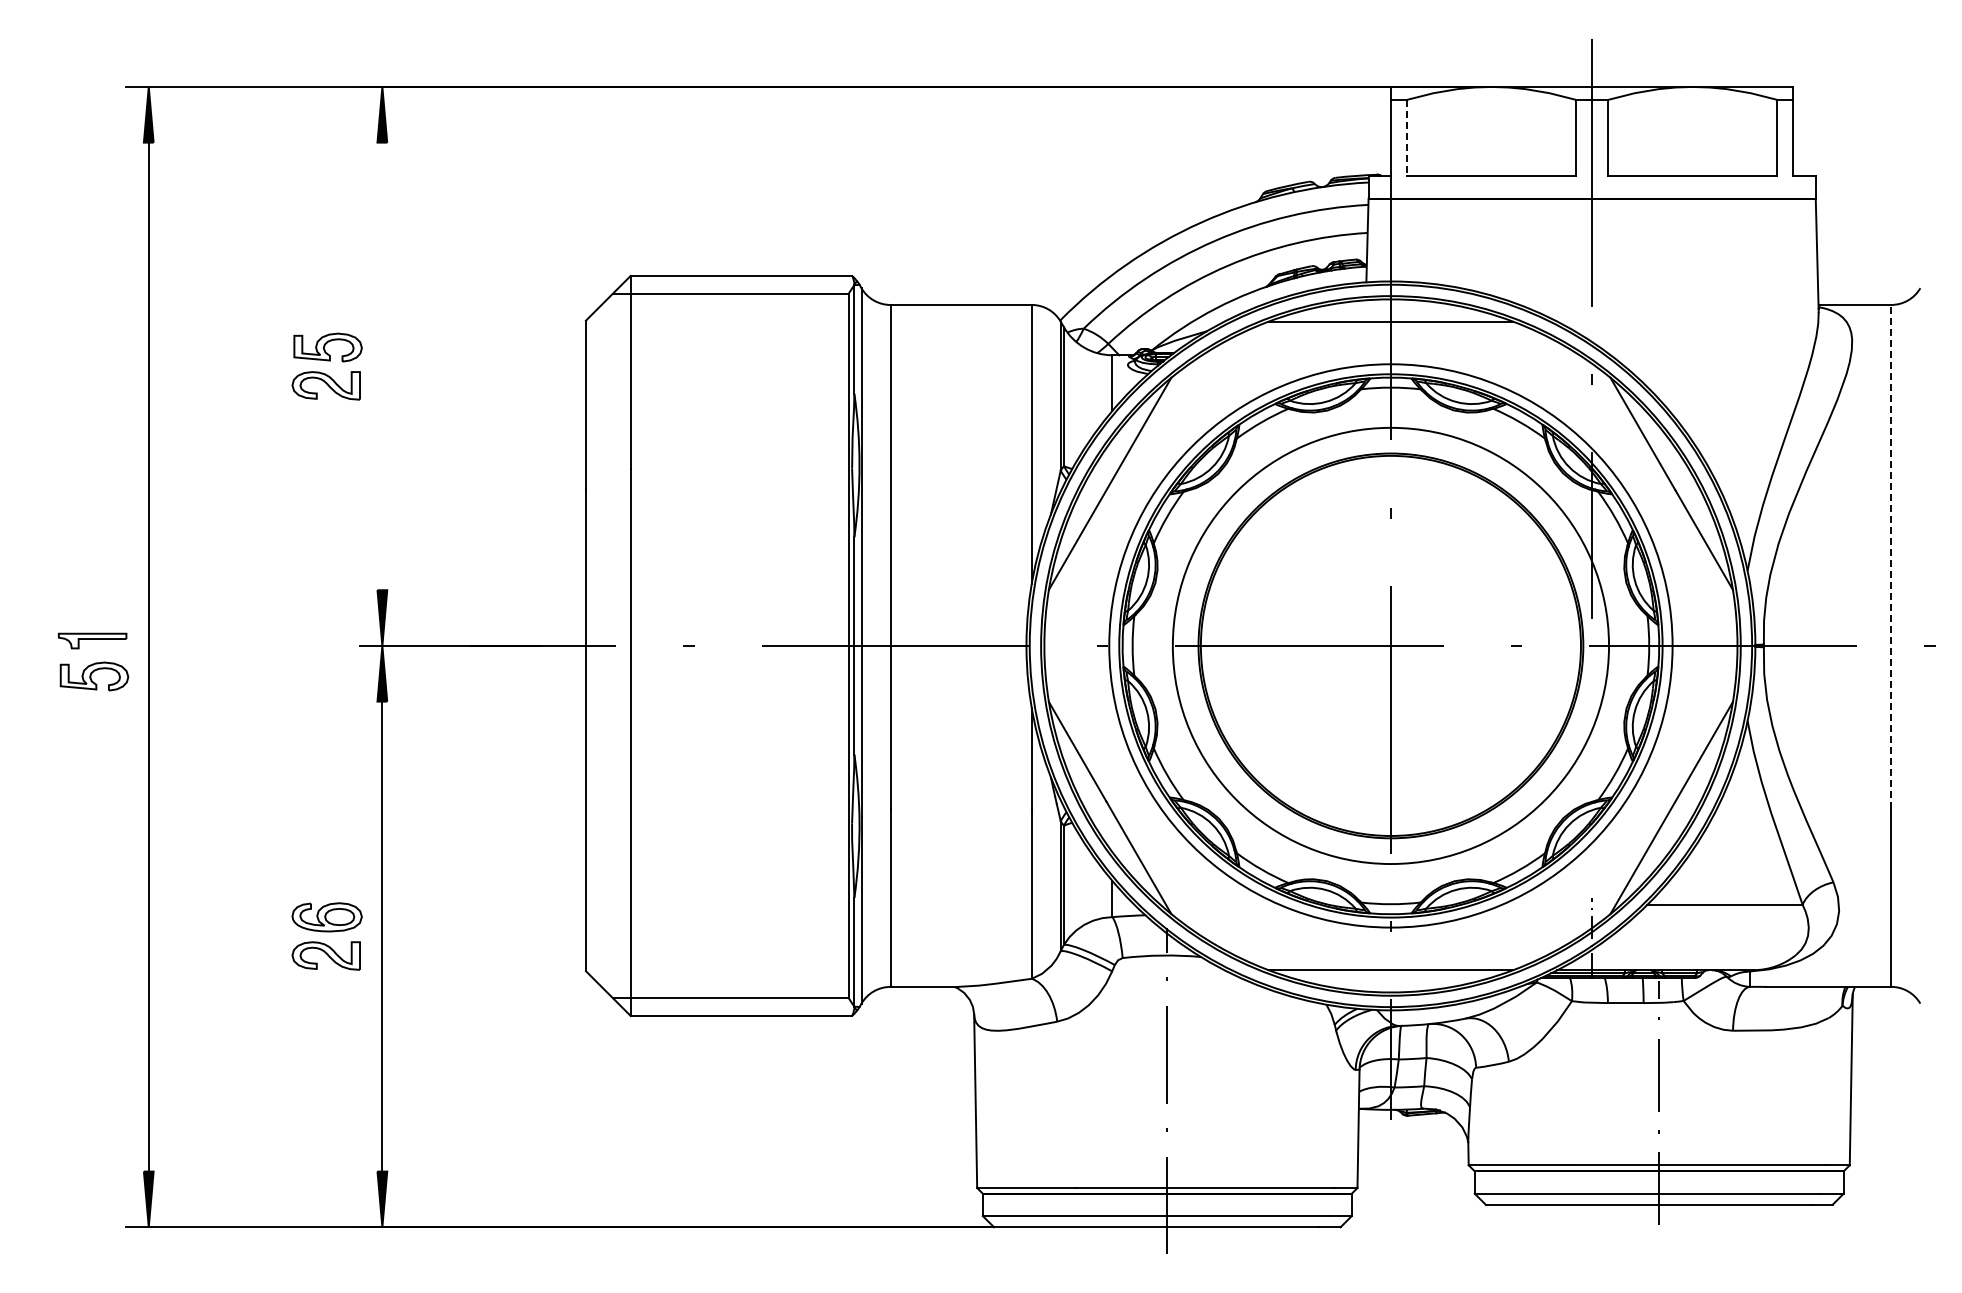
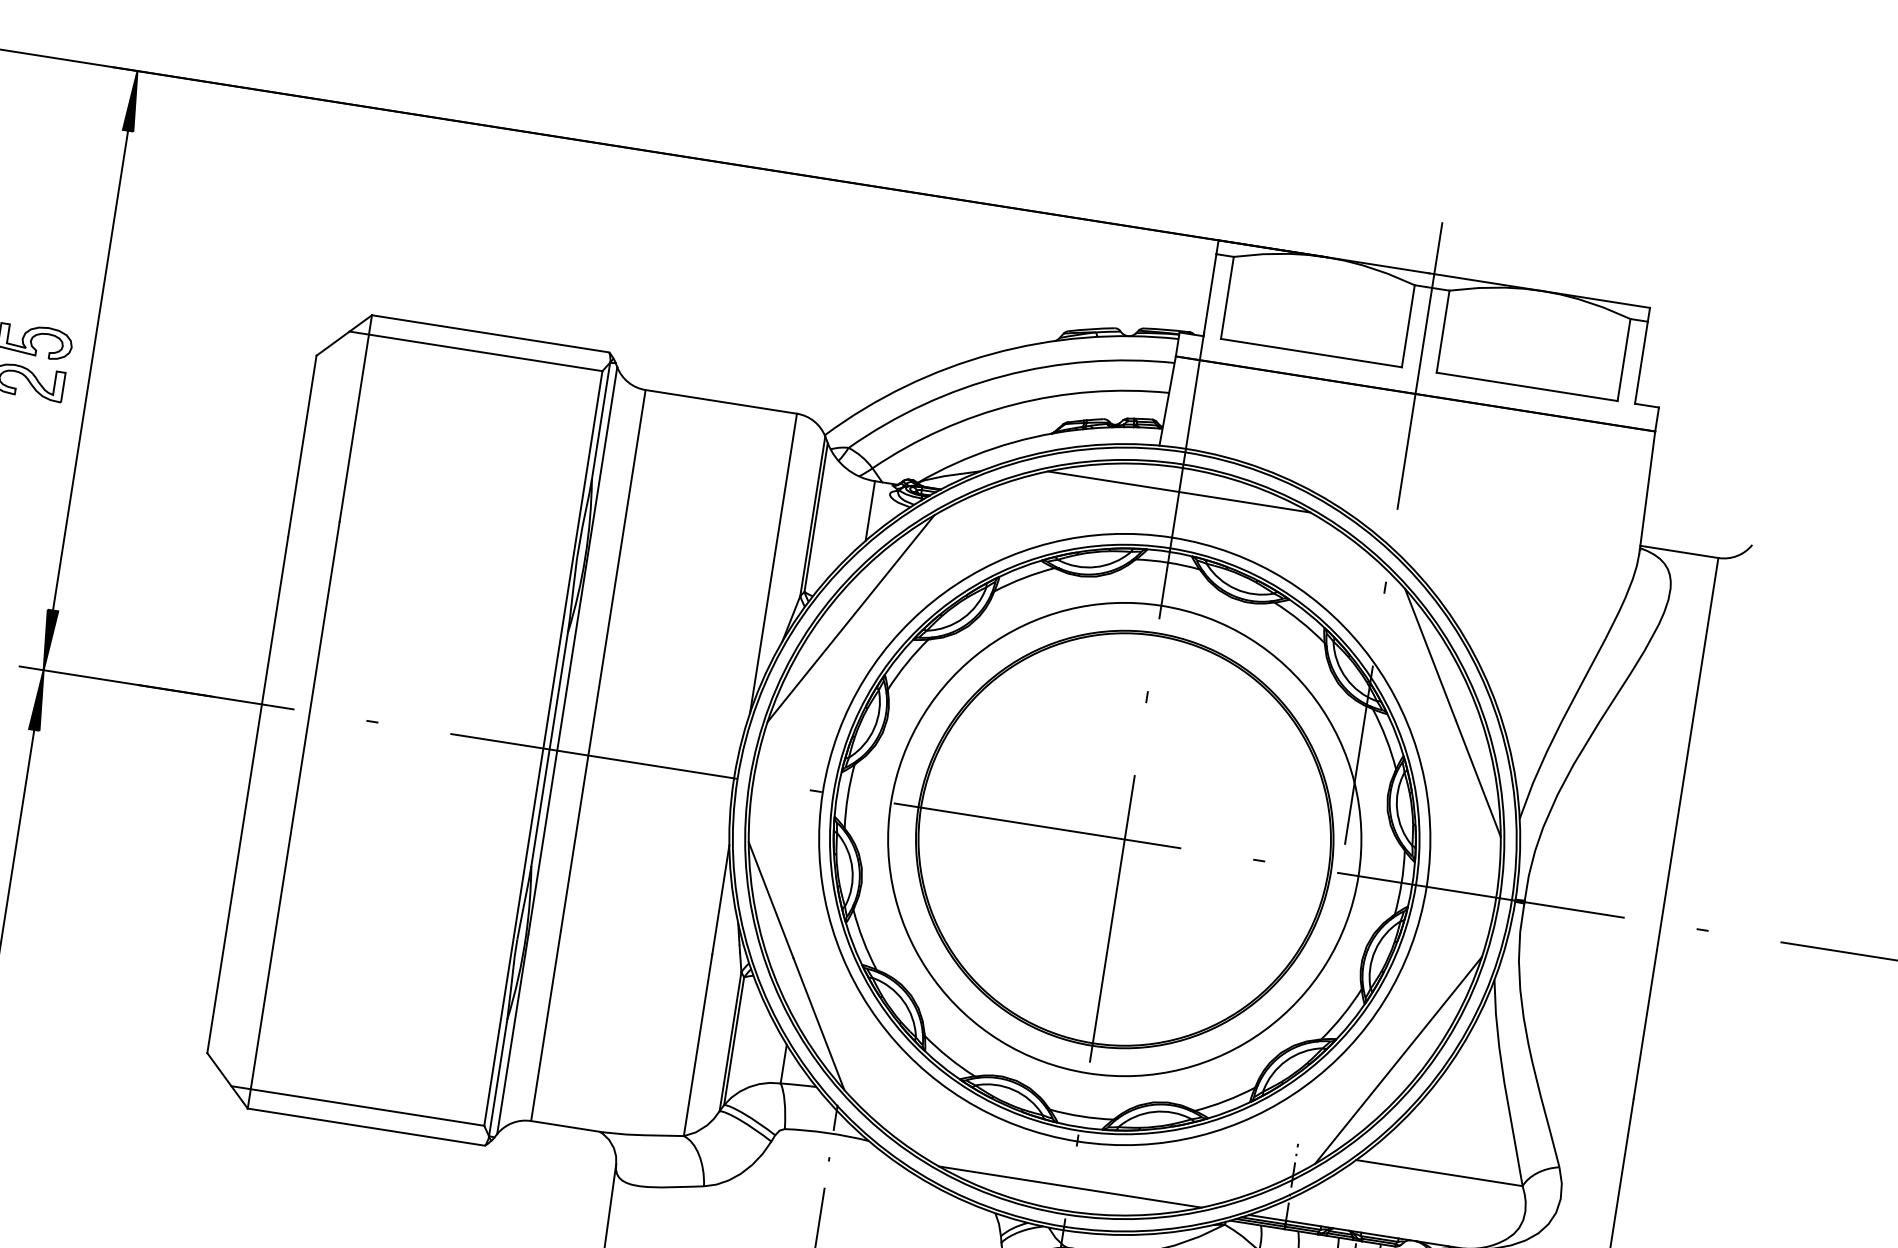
line: (1407, 138) -> (1227, 298), dashed -> solid
line: (382, 366) -> (90, 370), added
line: (1891, 556) -> (1676, 827), dashed -> solid

